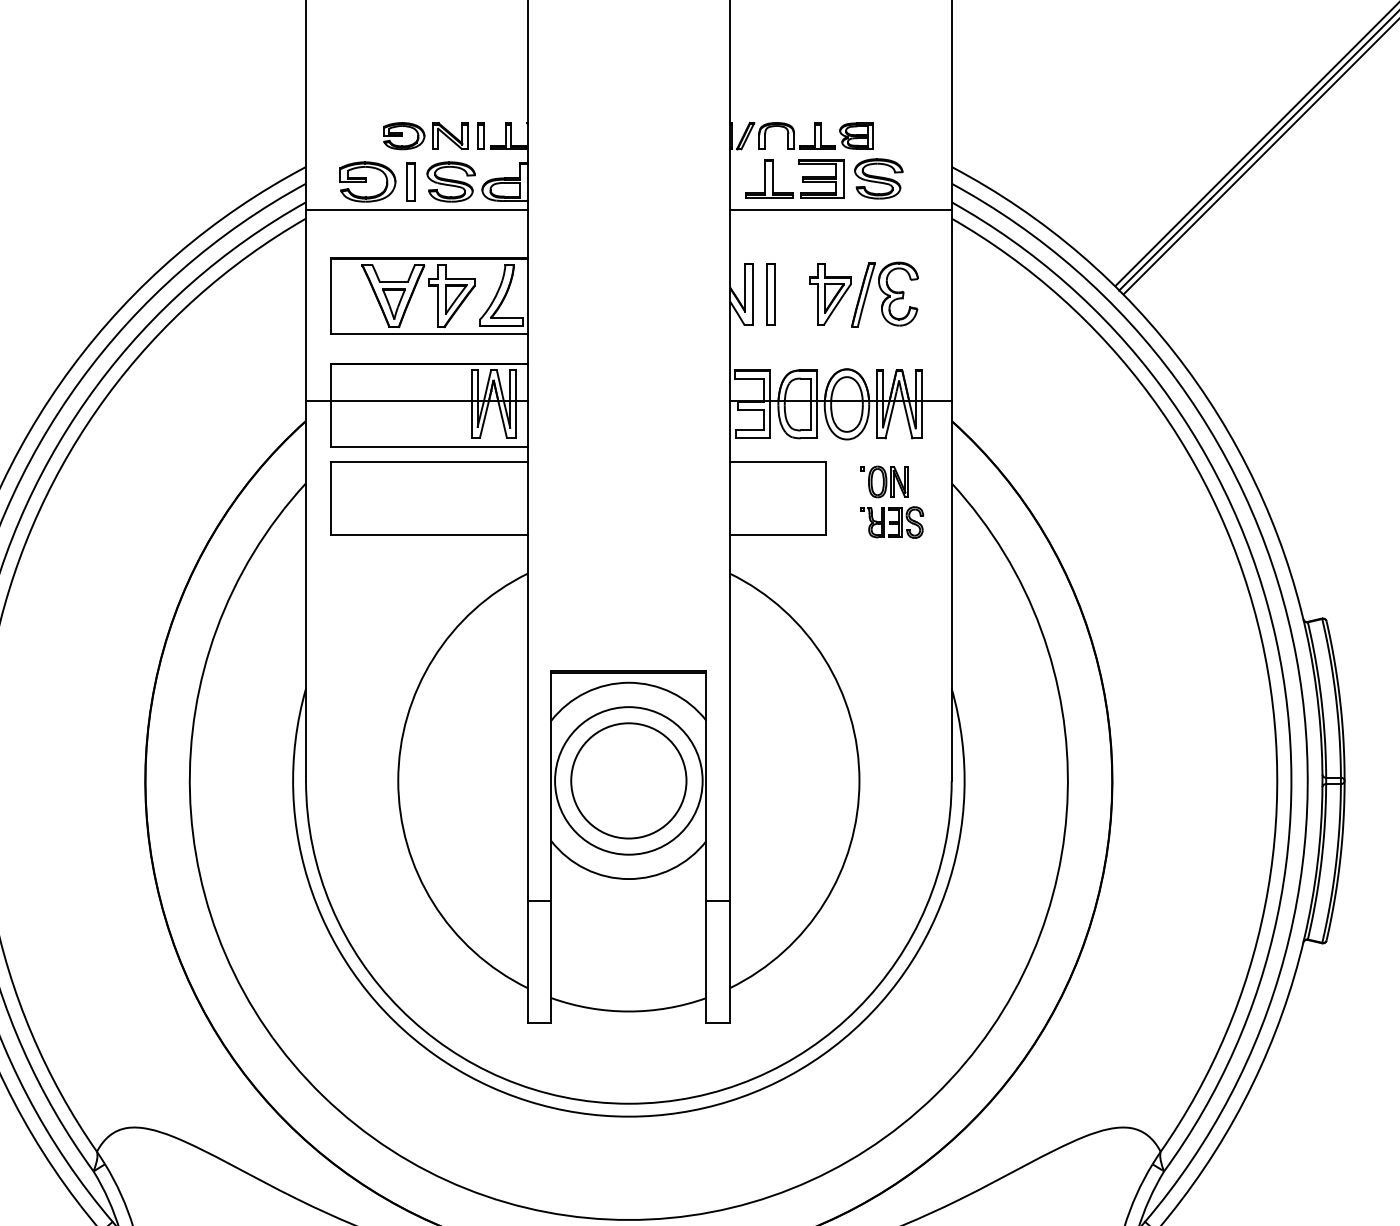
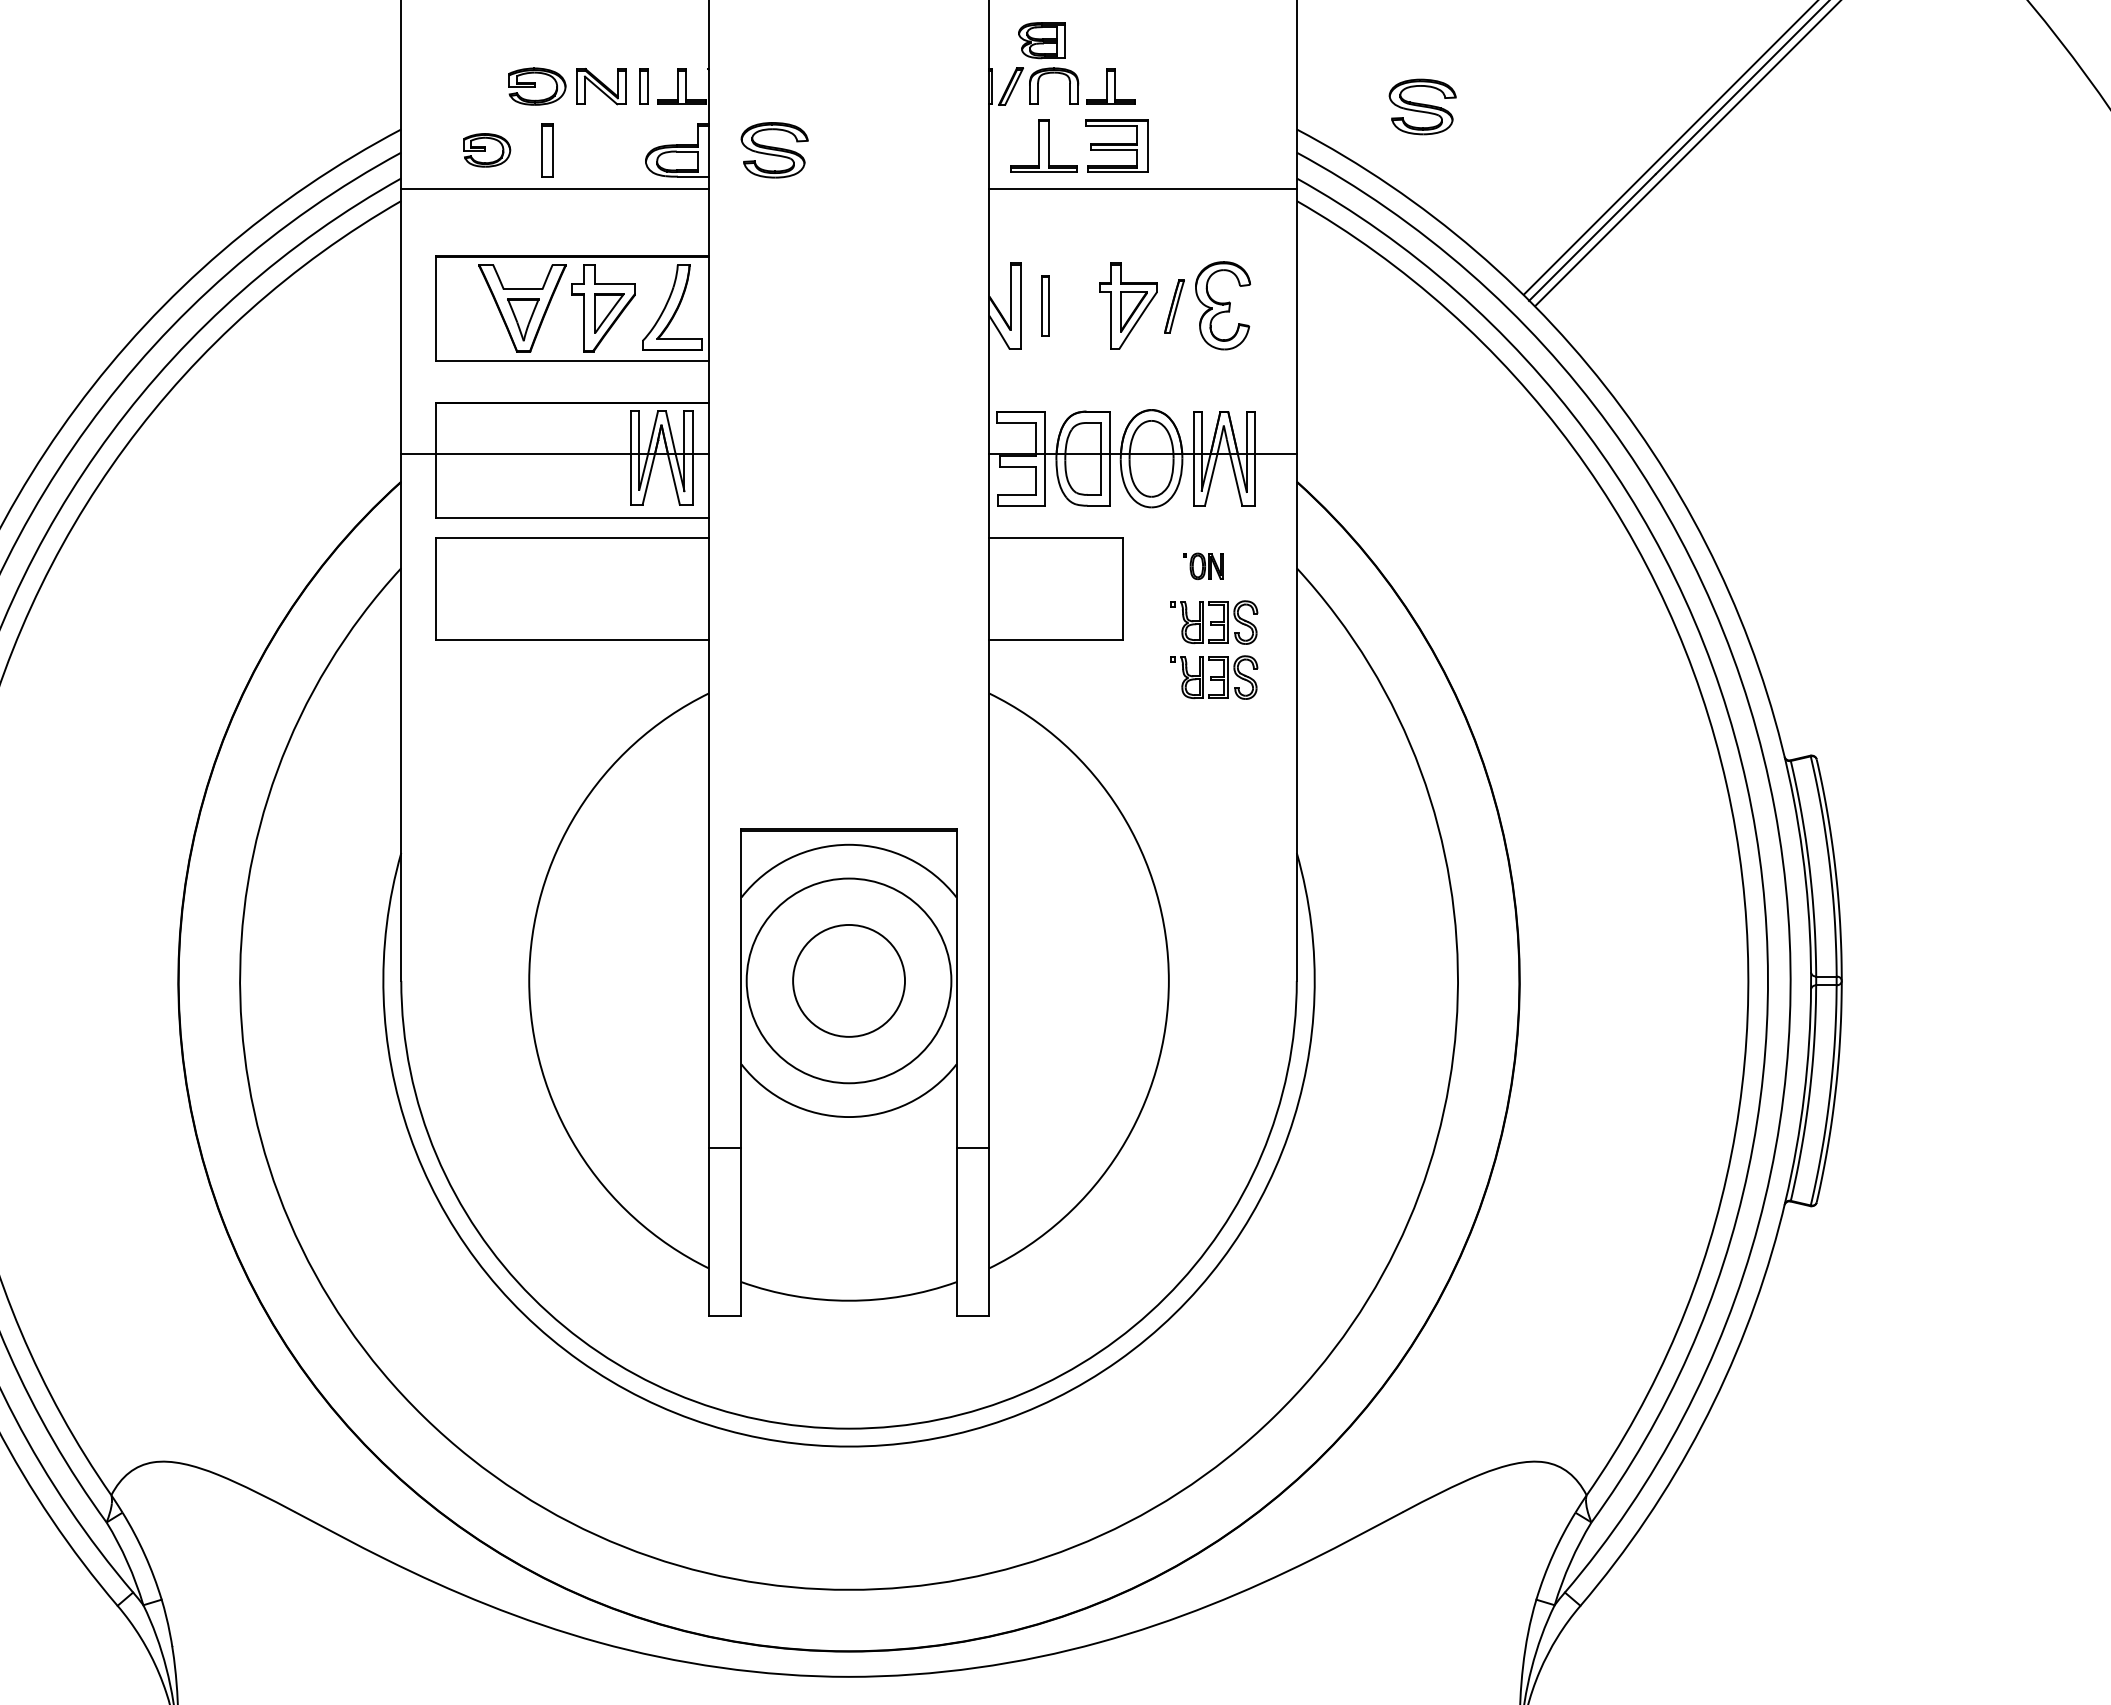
part: (856, 136) -> (1041, 40), moved
part: (878, 178) -> (1422, 106), moved
part: (368, 182) -> (487, 150), size x0.6
part: (451, 182) -> (774, 150), moved
part: (770, 293) -> (1045, 305), size x0.7
part: (863, 294) -> (1174, 306), size x0.6
part: (884, 482) -> (1203, 566), size x0.6
part: (892, 562) -> (1214, 677), added
circle: (628, 780) -> (848, 980), size x0.7

